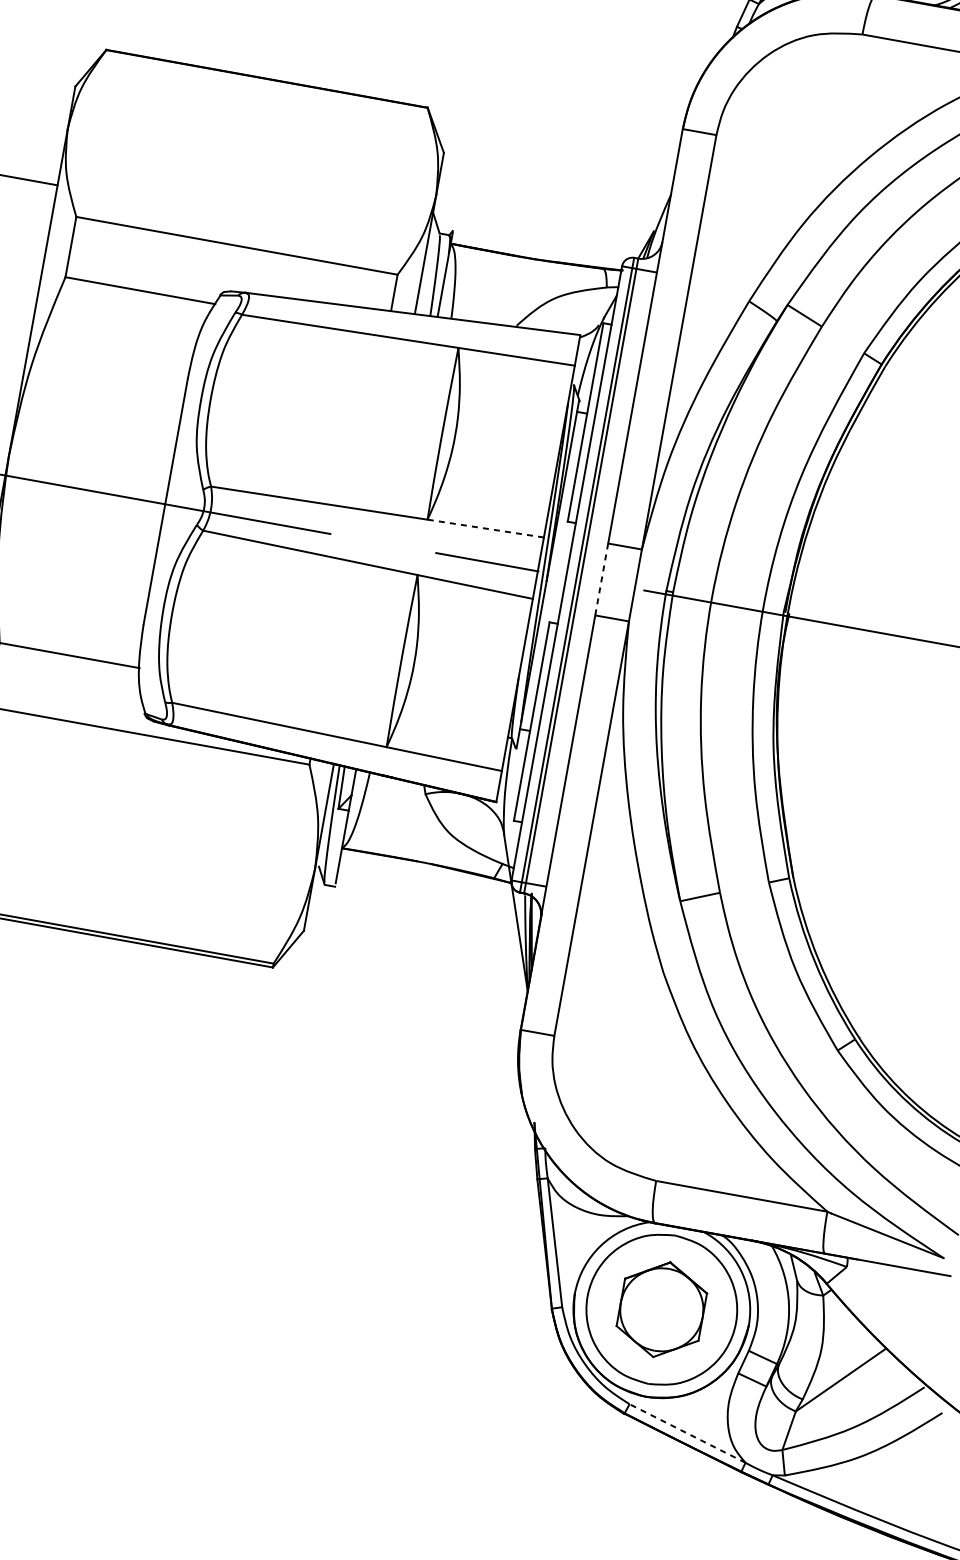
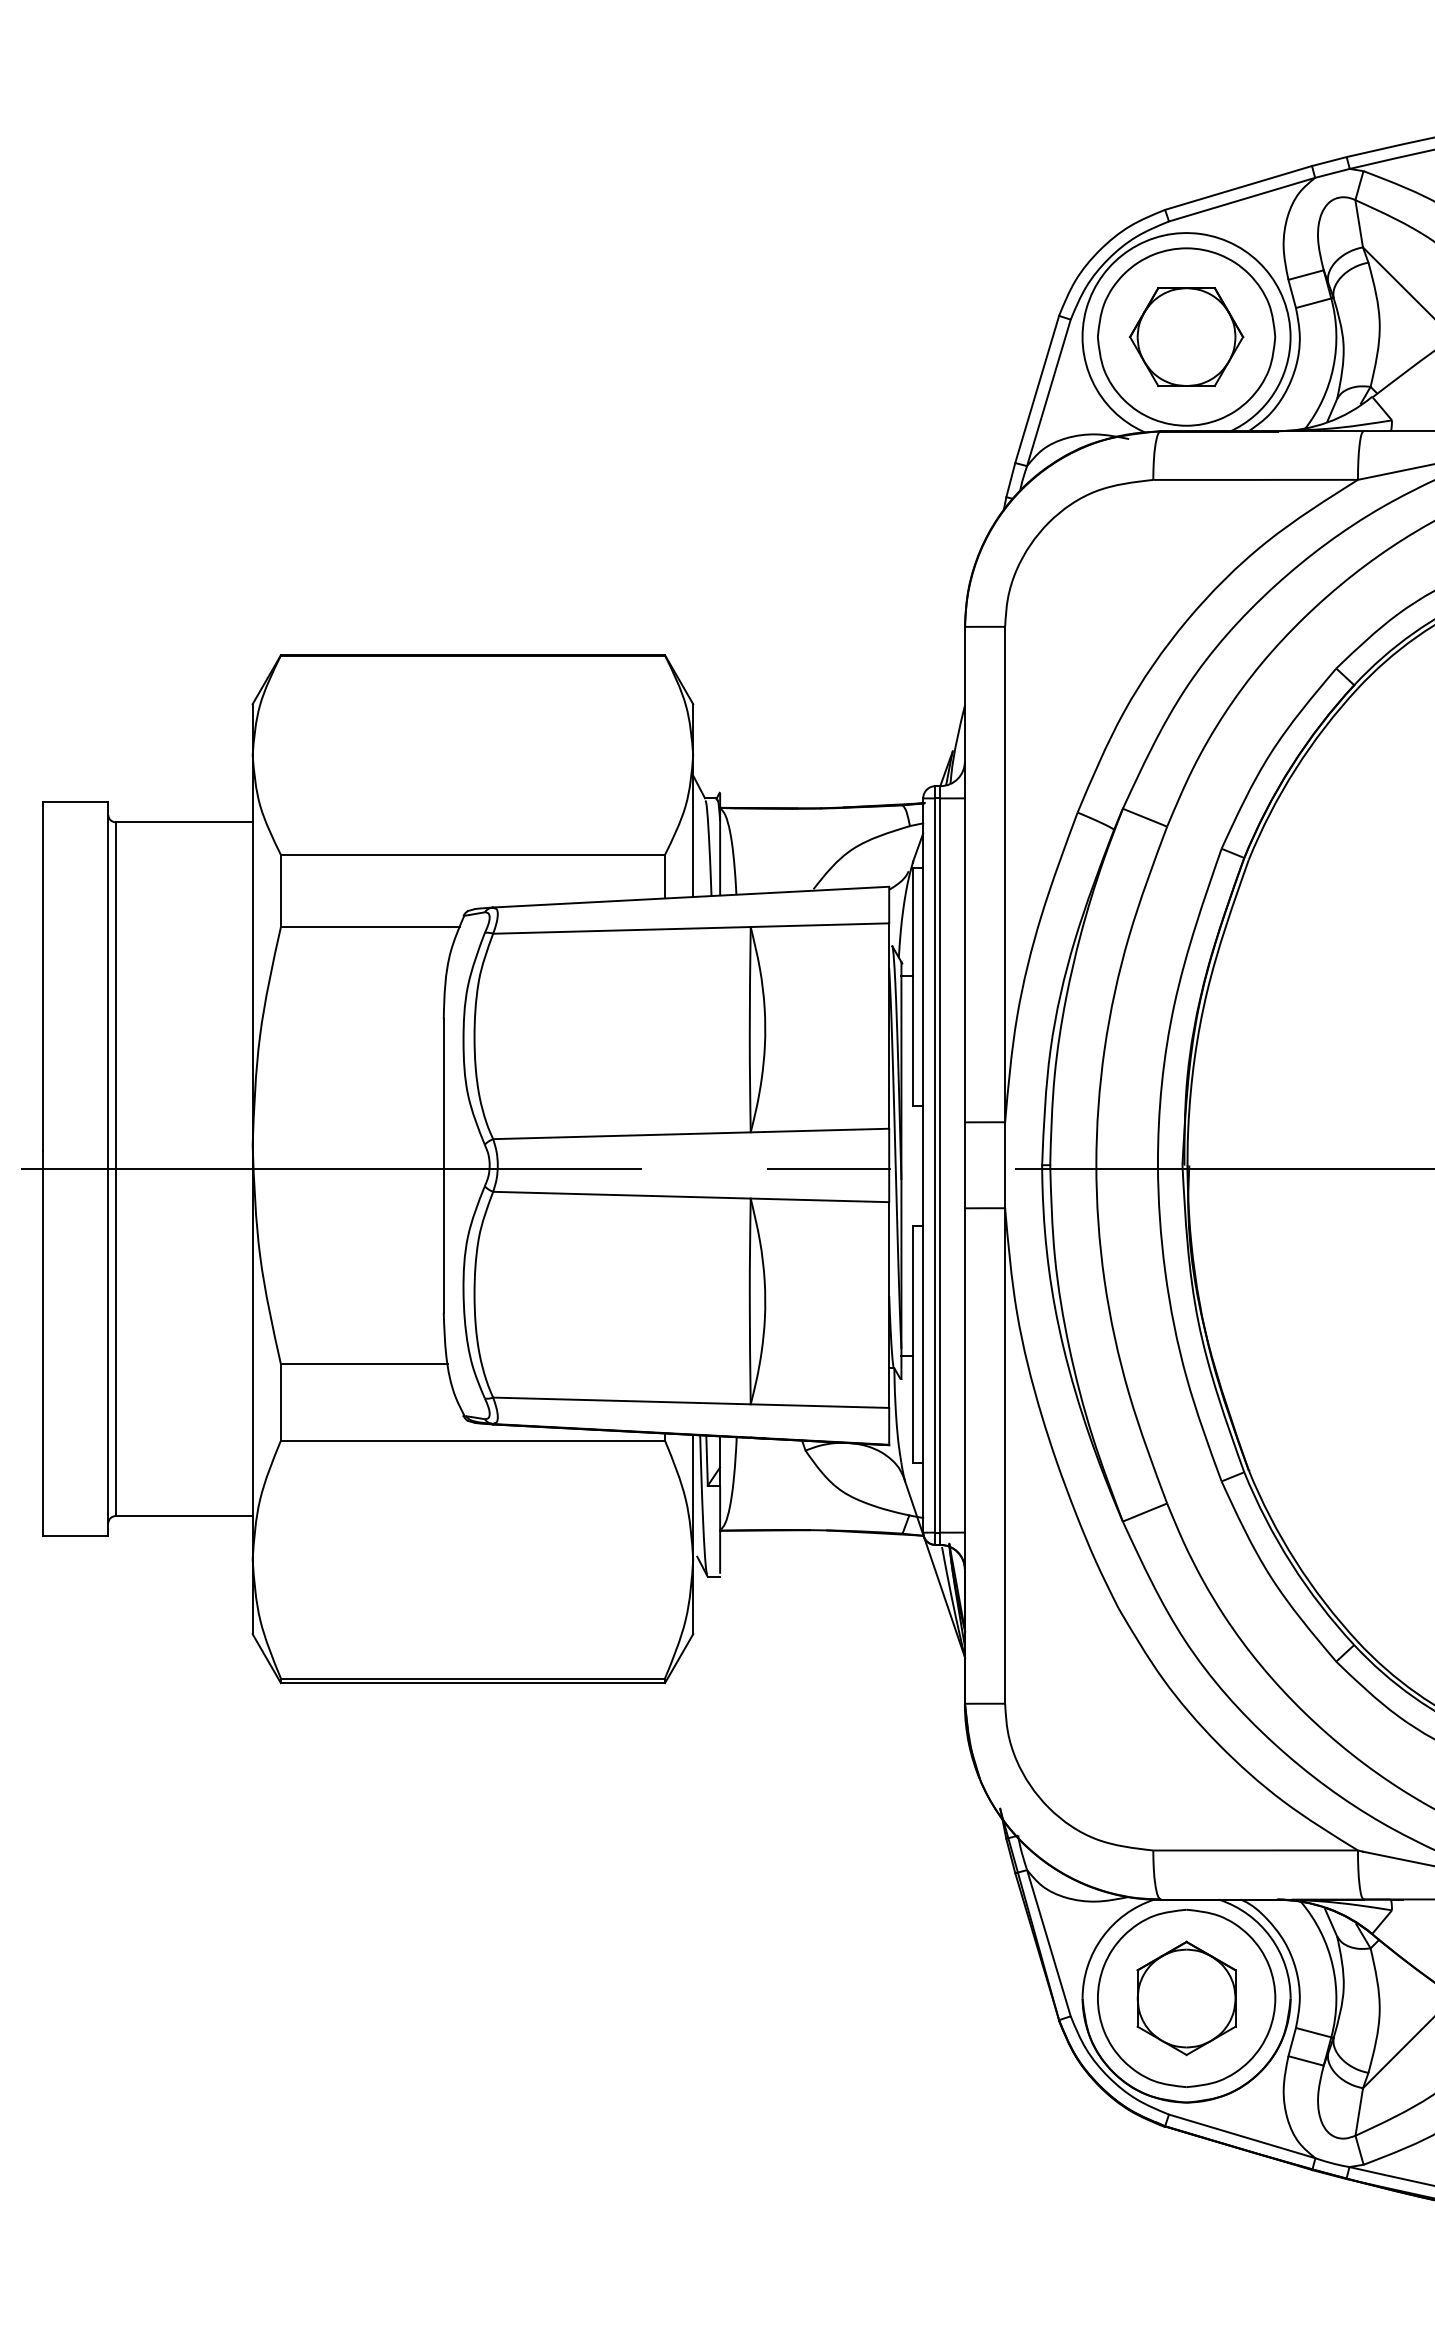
line: (485, 528) -> (819, 1130), dashed -> solid
line: (601, 579) -> (964, 1165), dashed -> solid
line: (686, 1433) -> (1241, 2136), dashed -> solid

